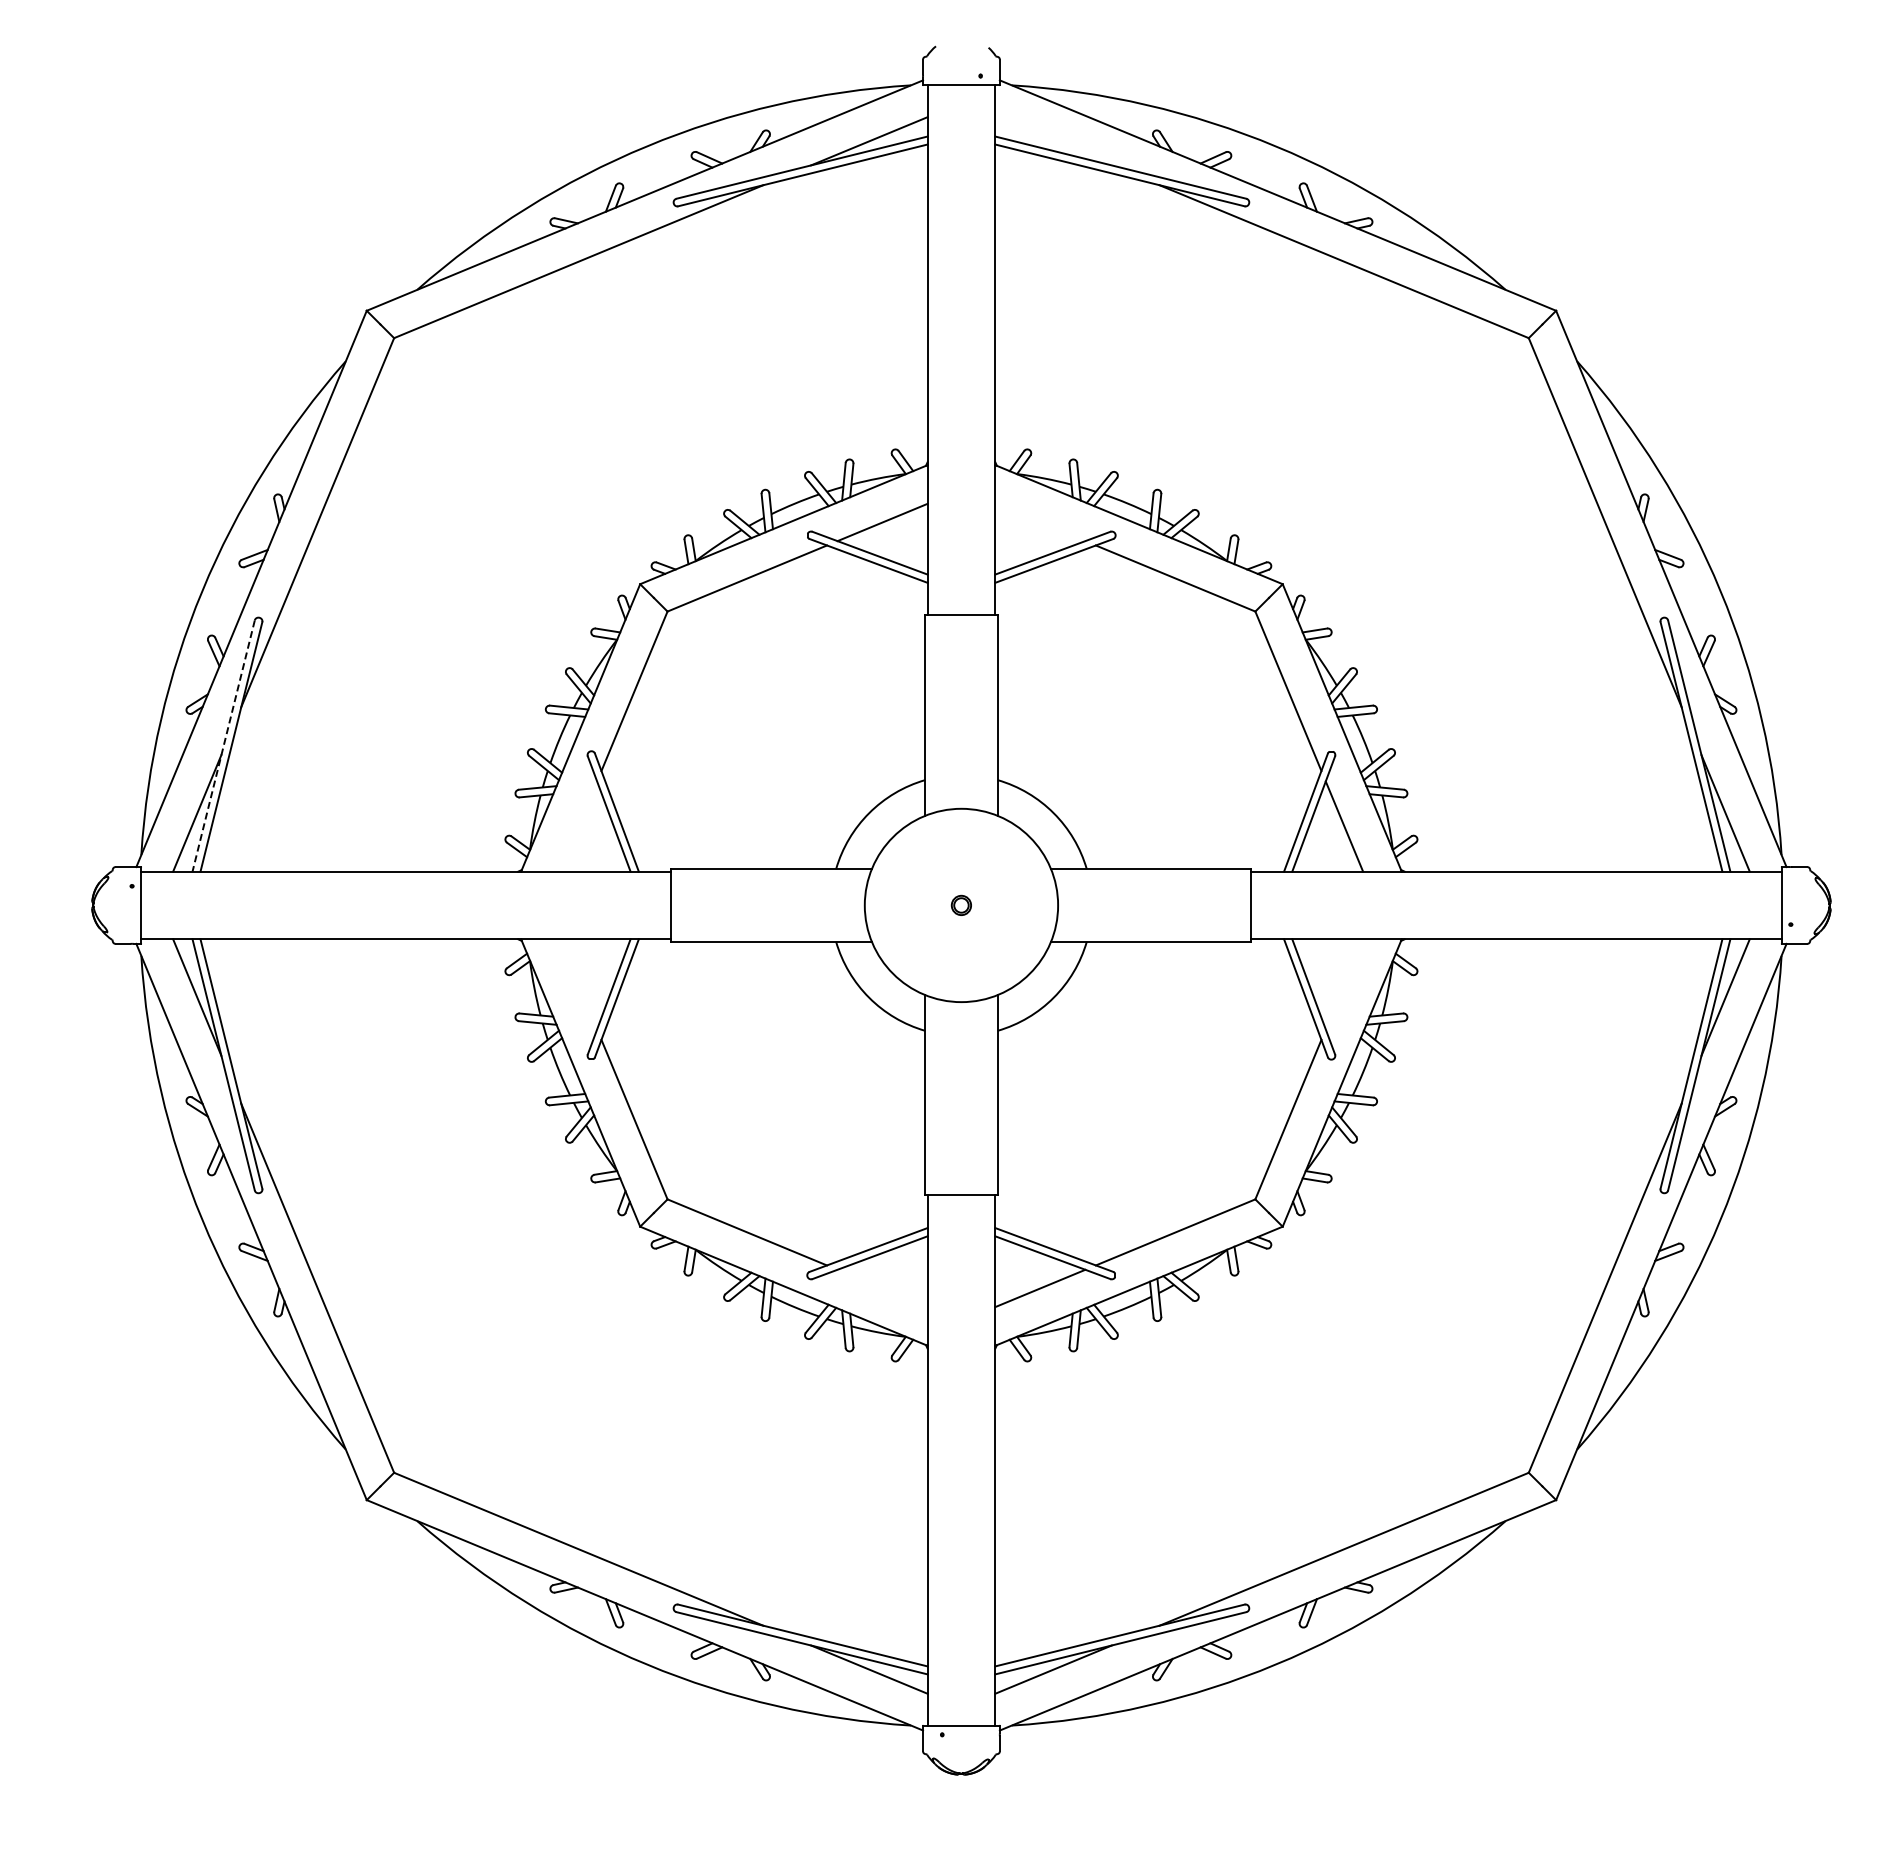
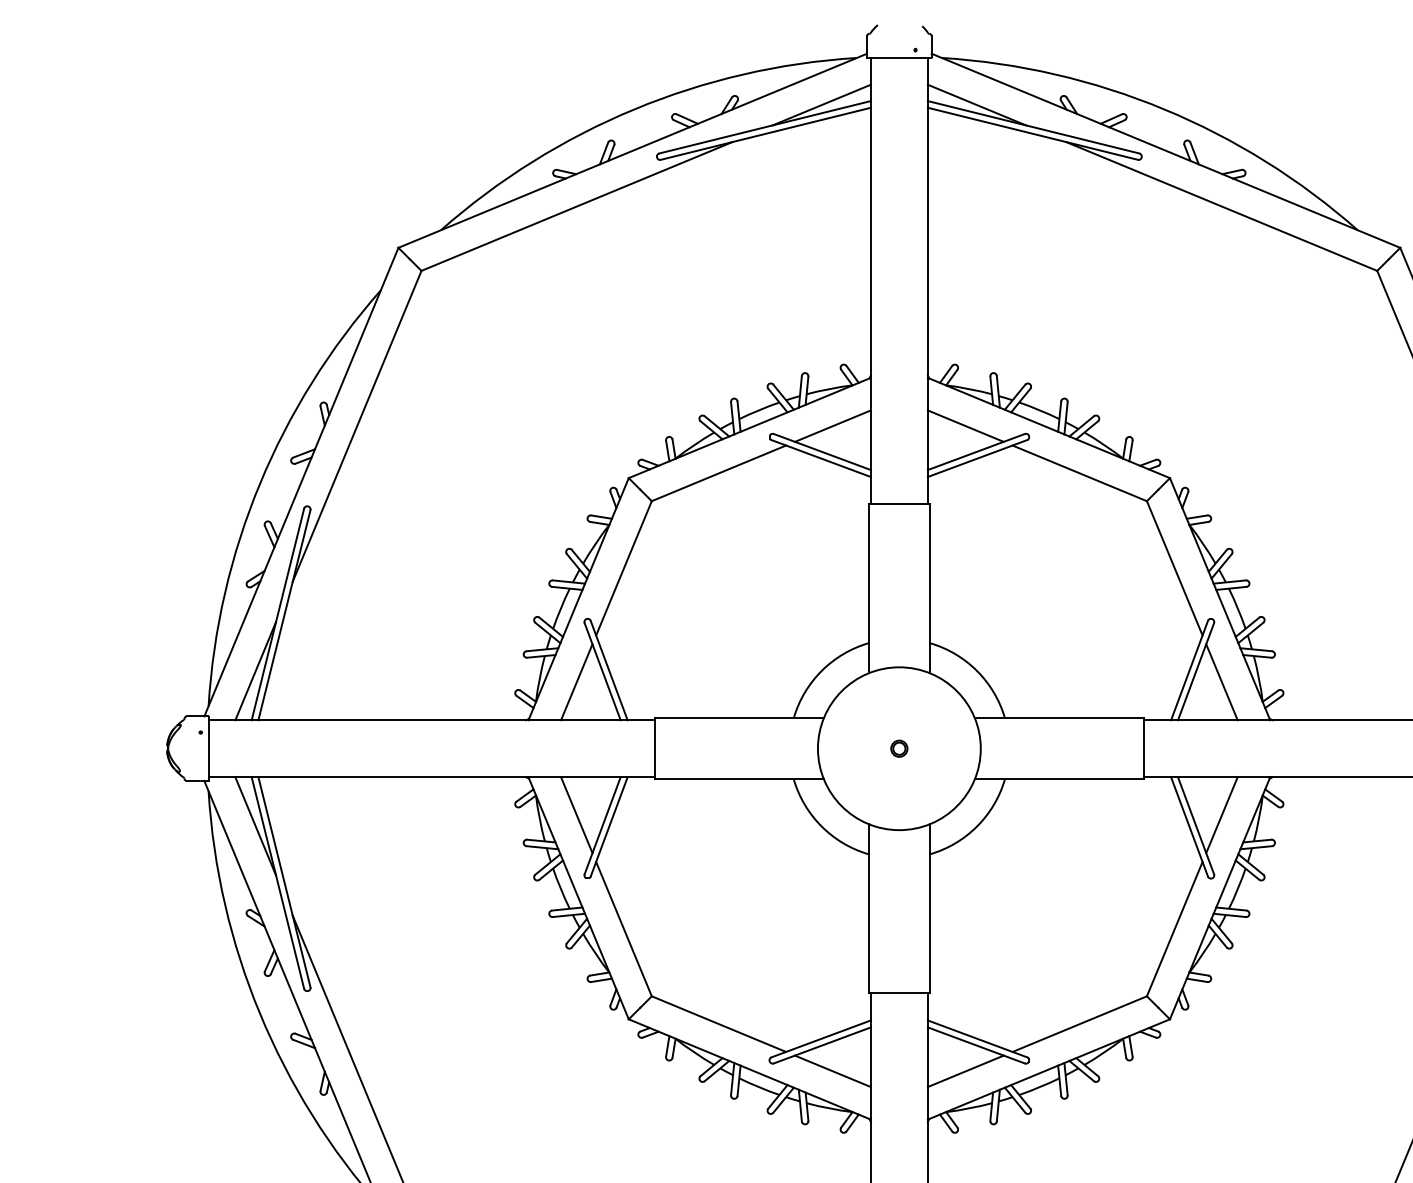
line: (1053, 141) -> (976, 105), added
line: (1040, 522) -> (965, 426), added
line: (223, 746) -> (277, 614), dashed -> solid
line: (578, 826) -> (576, 682), added
line: (578, 984) -> (576, 815), added
line: (1344, 984) -> (1222, 815), added
line: (882, 1288) -> (832, 1071), added

